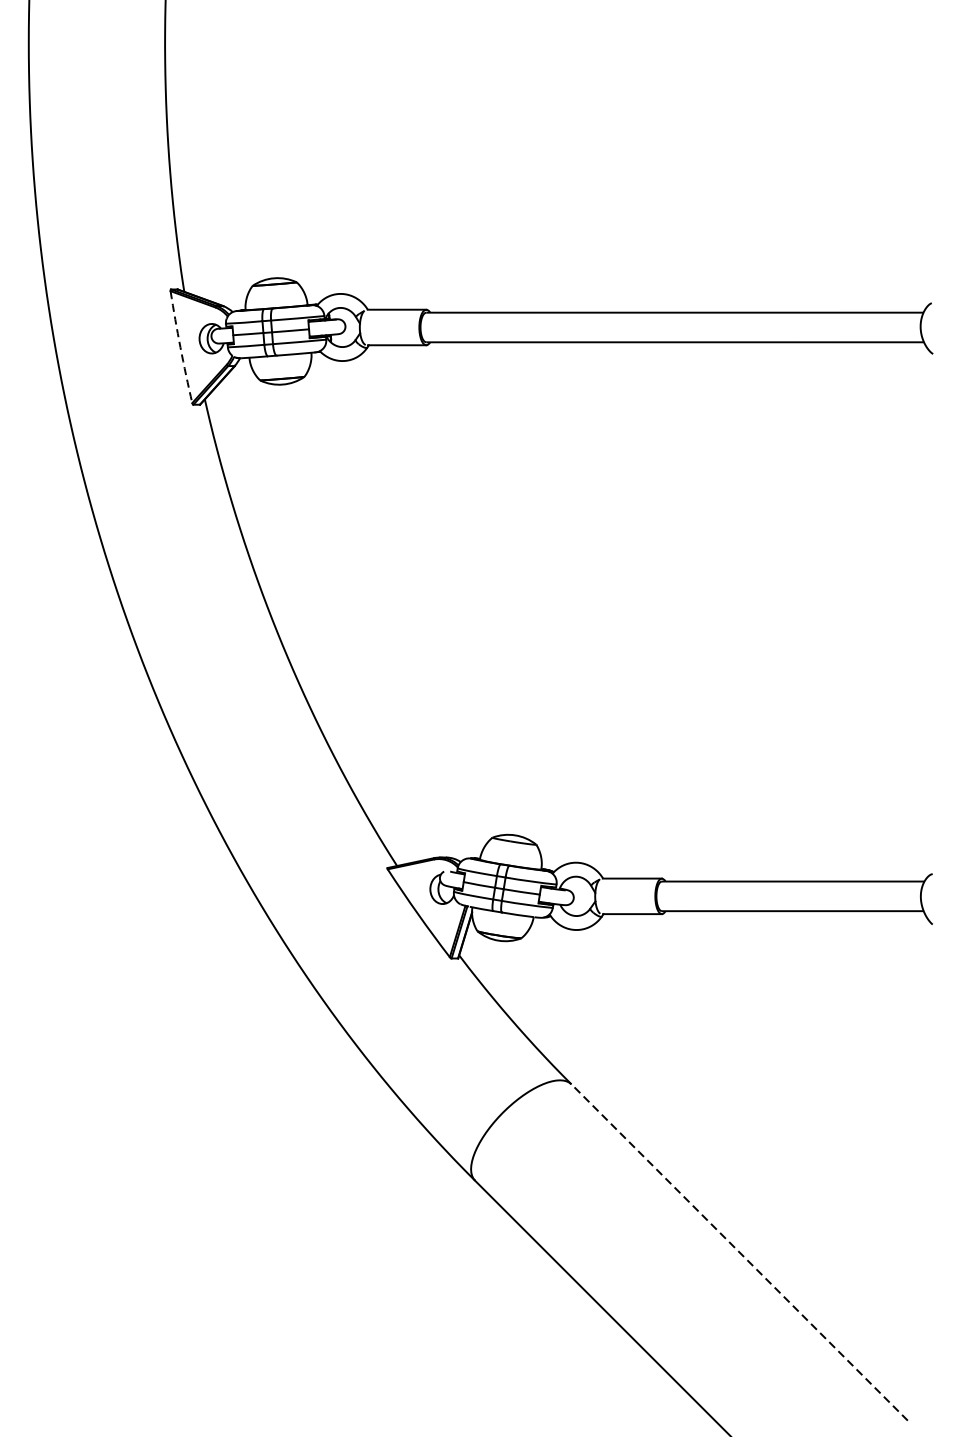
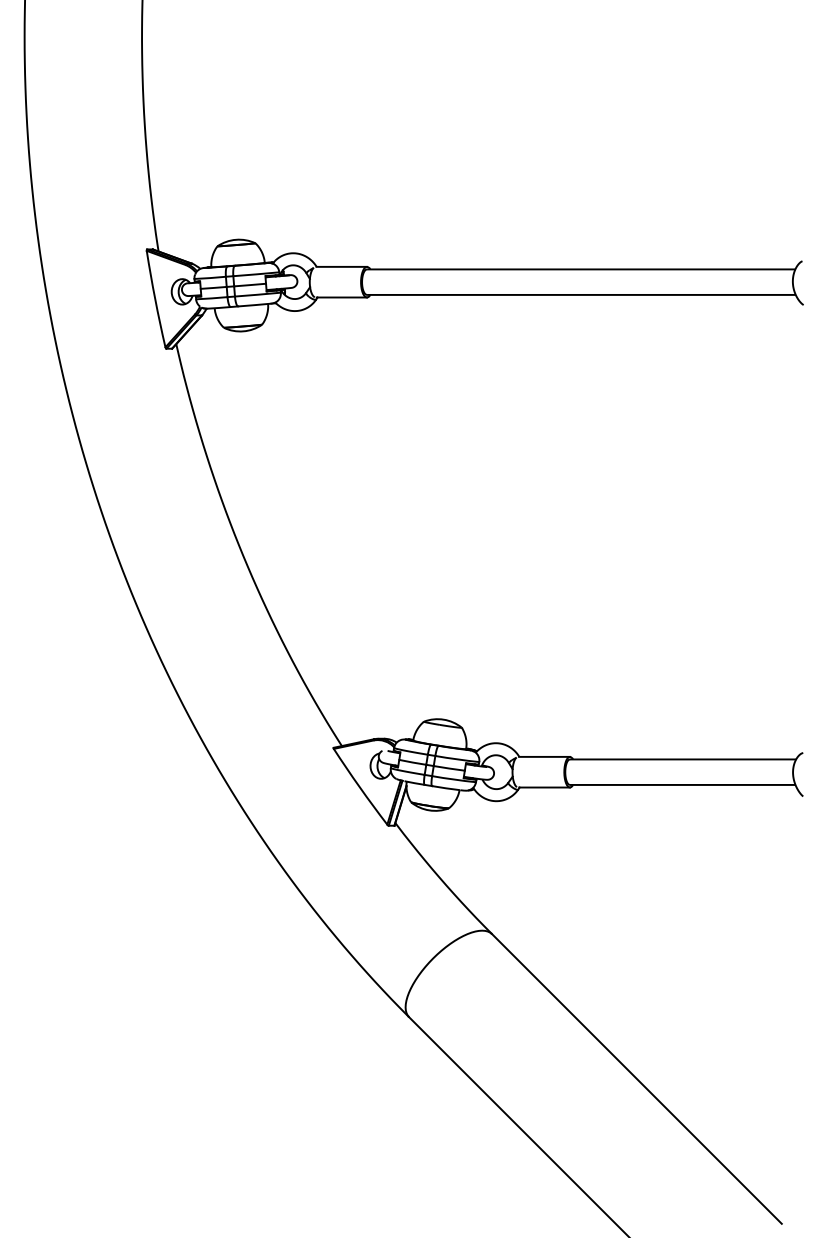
arc: (180, 347) -> (155, 299), dashed -> solid
line: (739, 1251) -> (636, 1078), dashed -> solid

